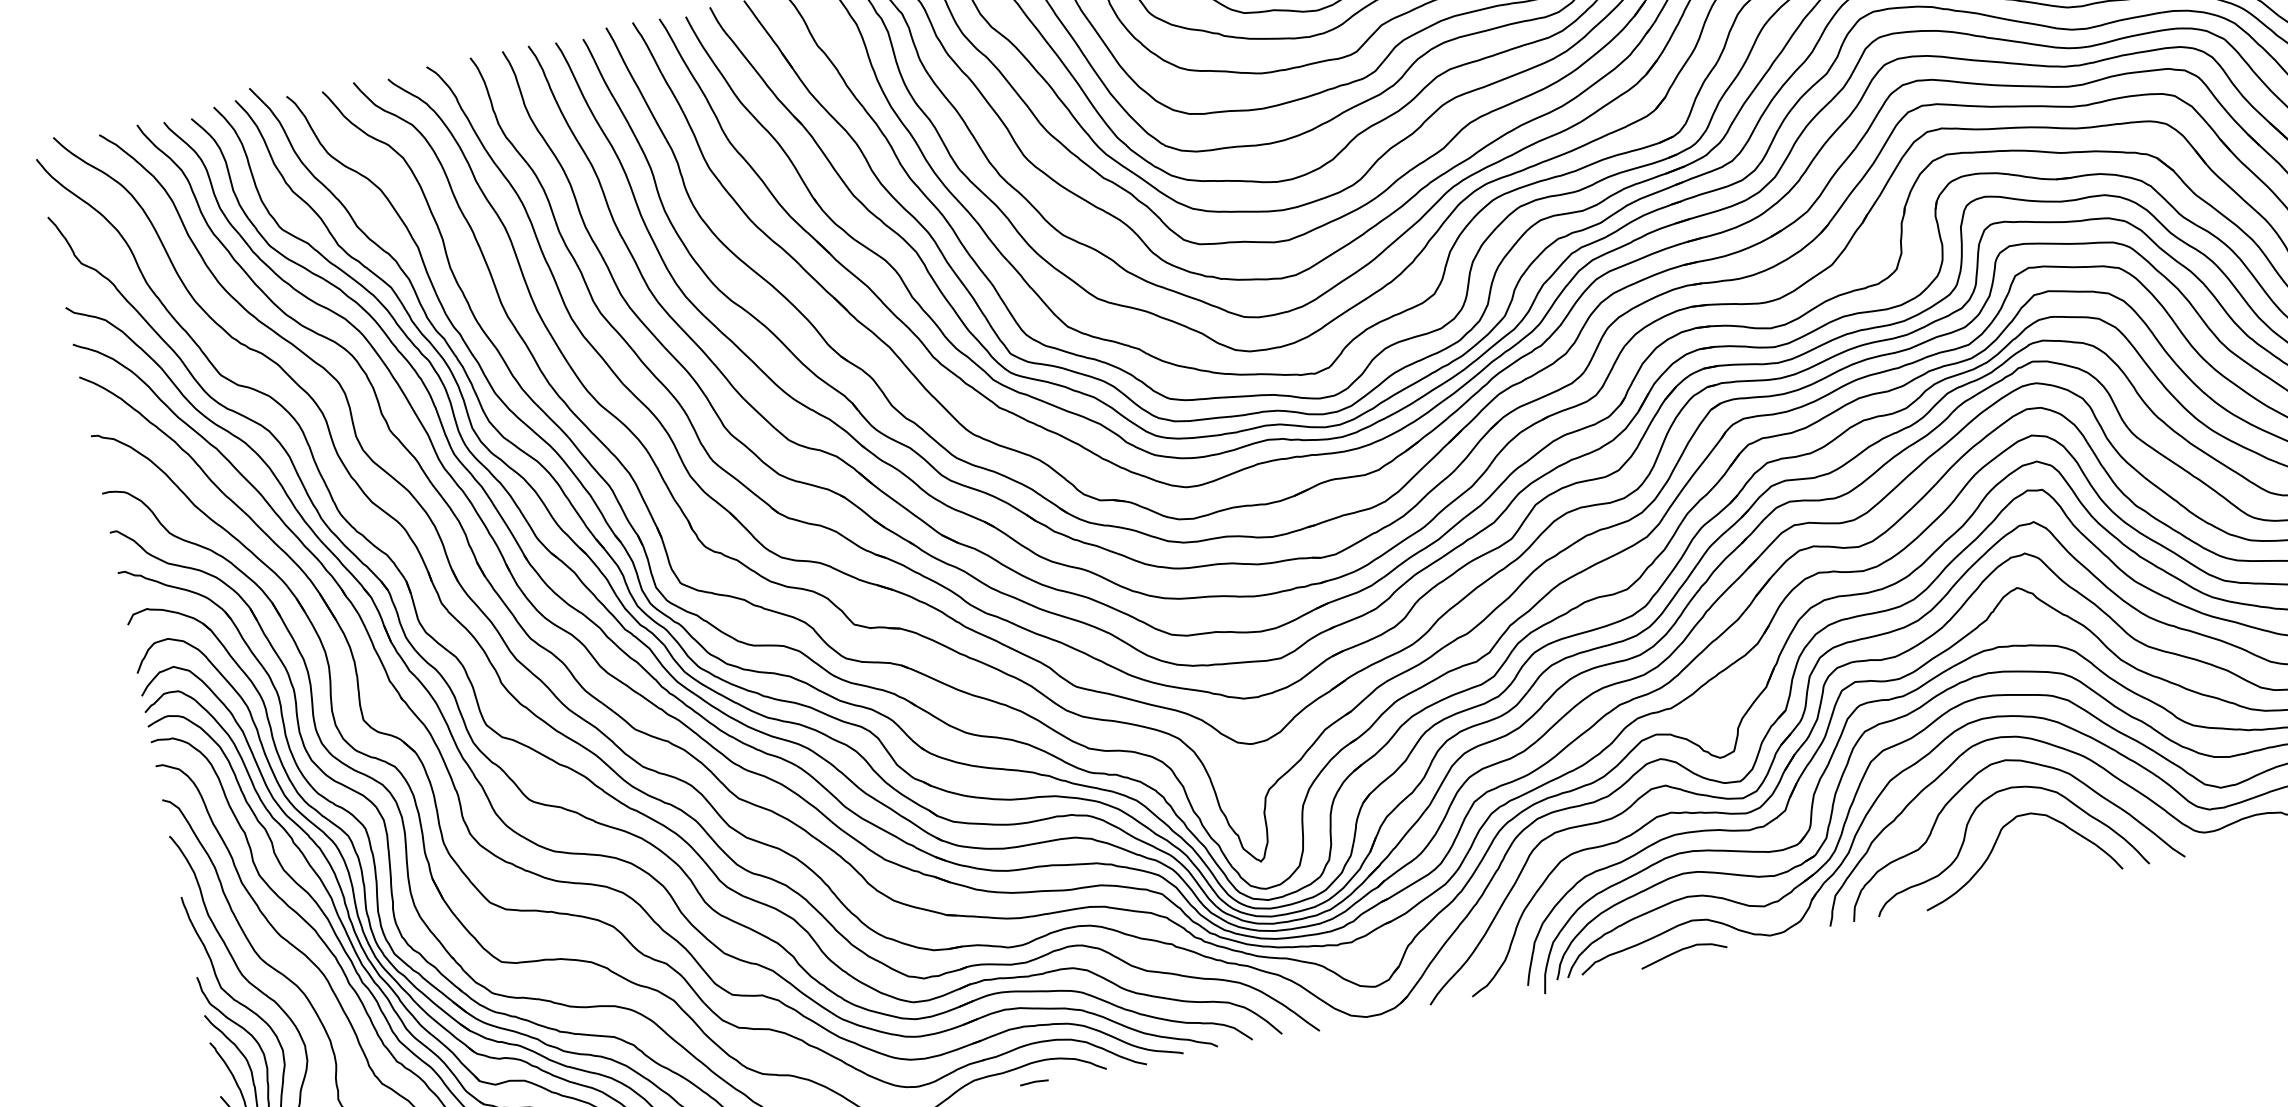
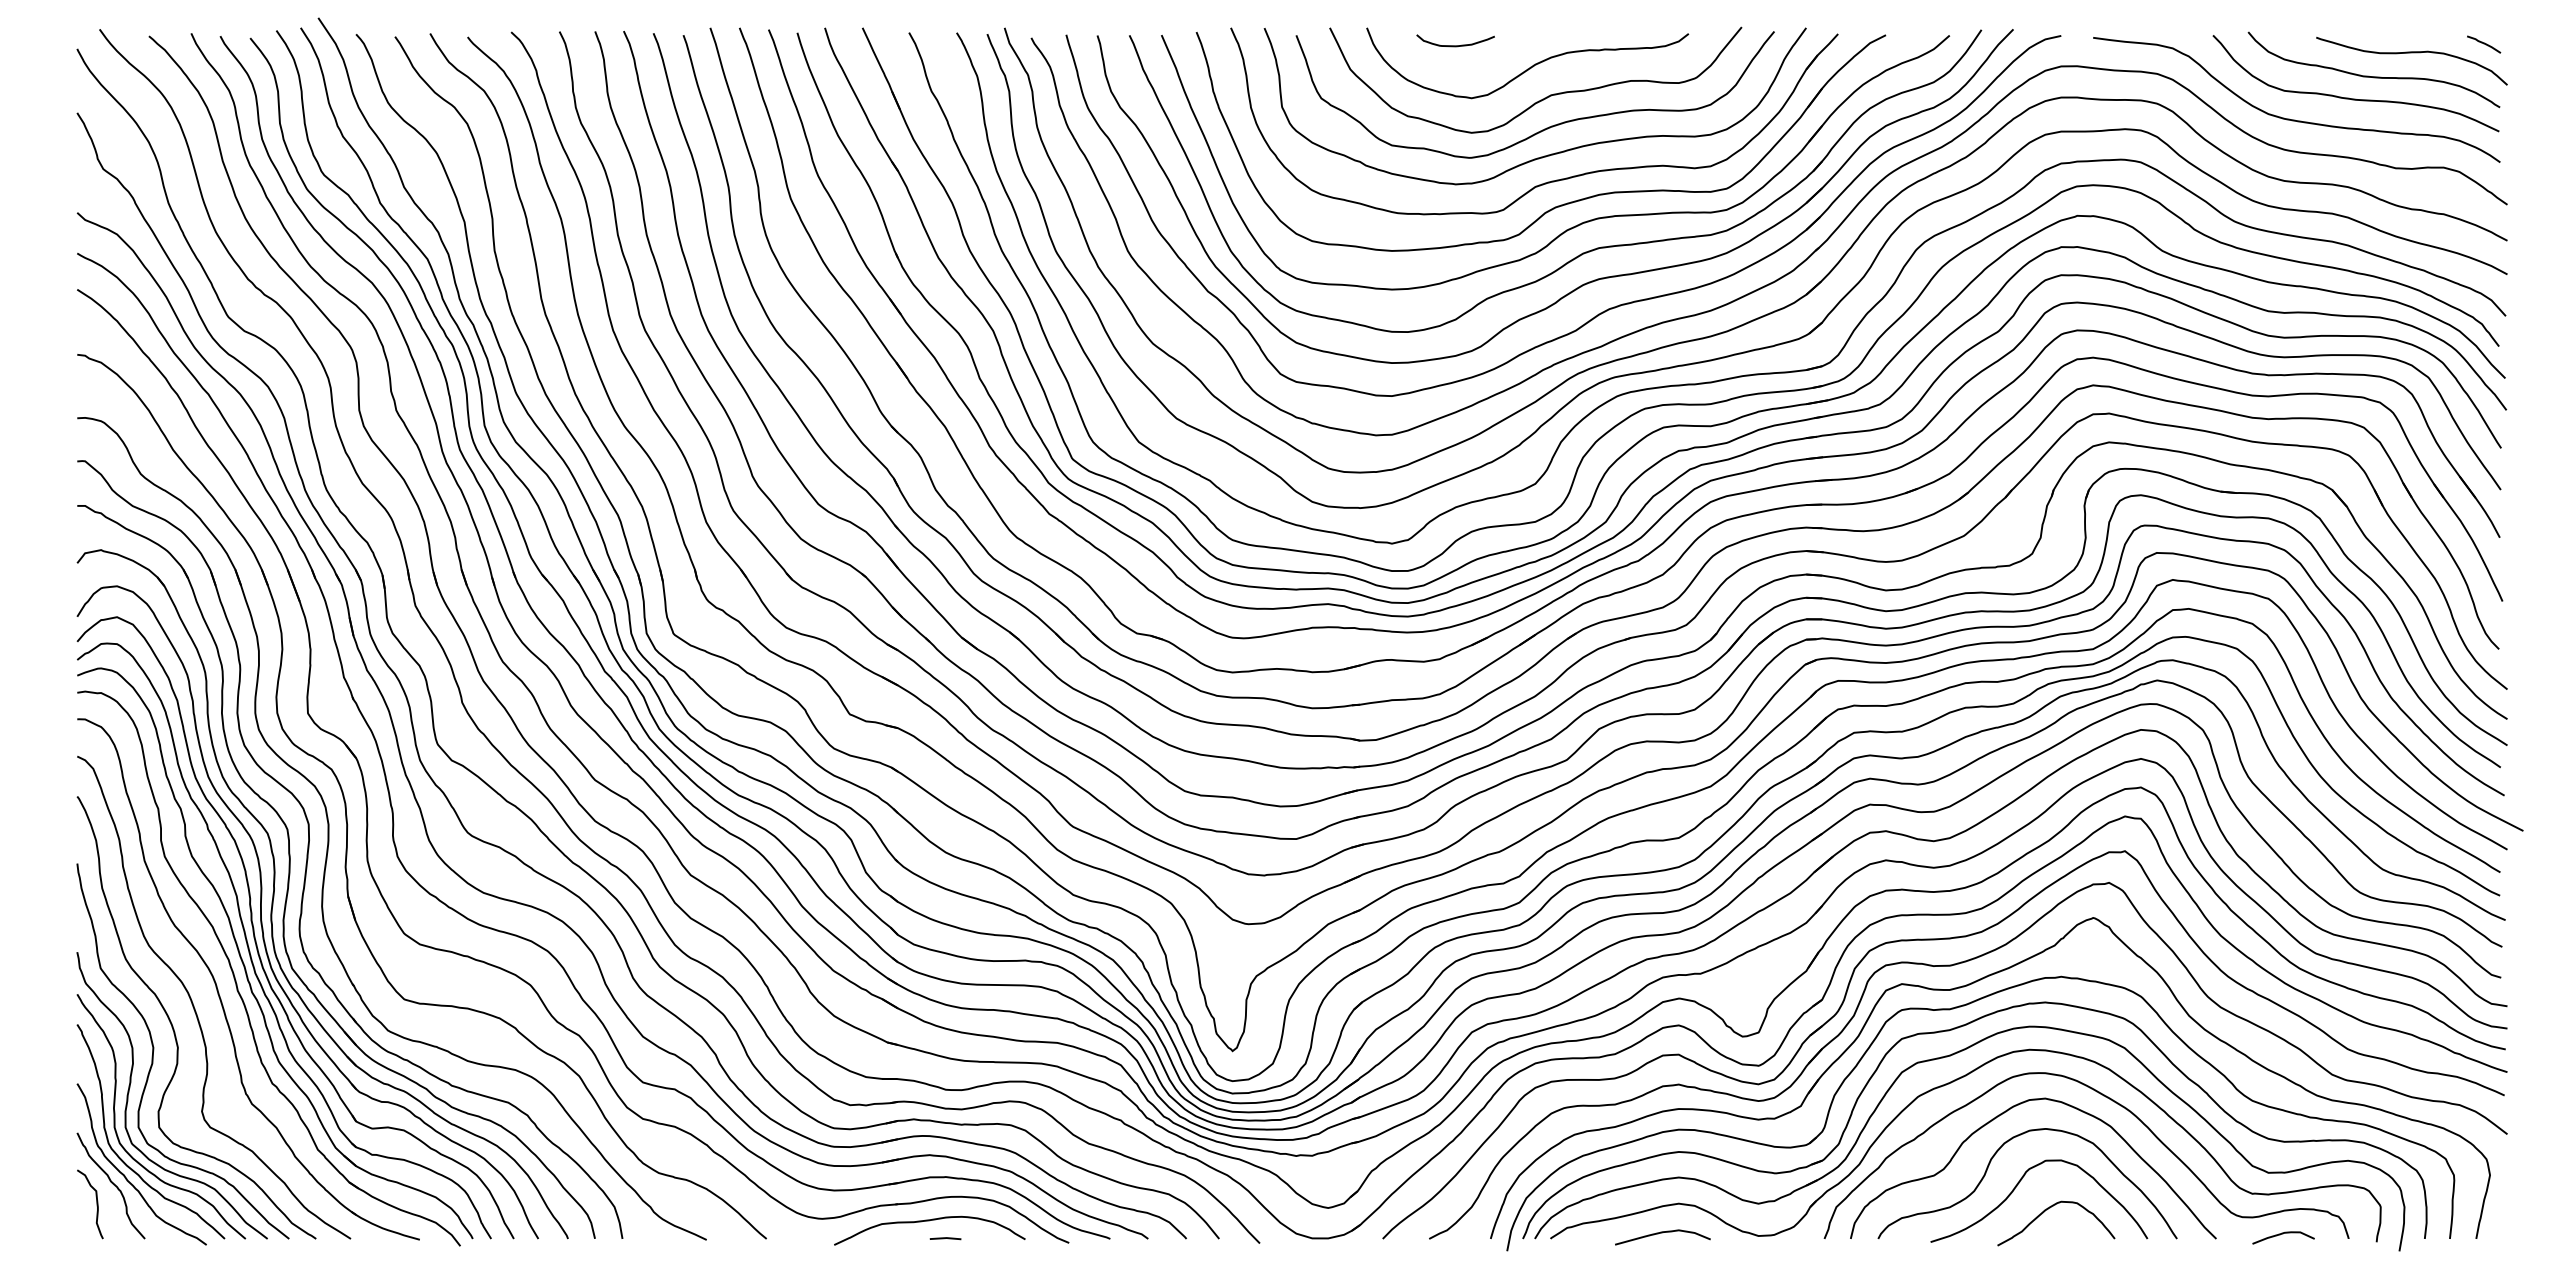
curve: (2245, 840) -> (2283, 1234), added
curve: (2027, 860) -> (2048, 1209), added

